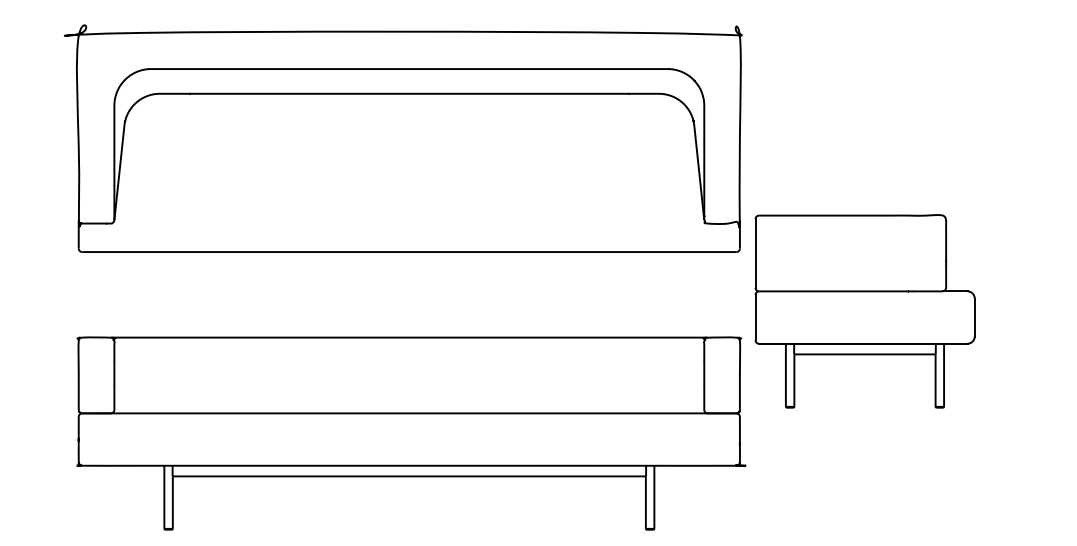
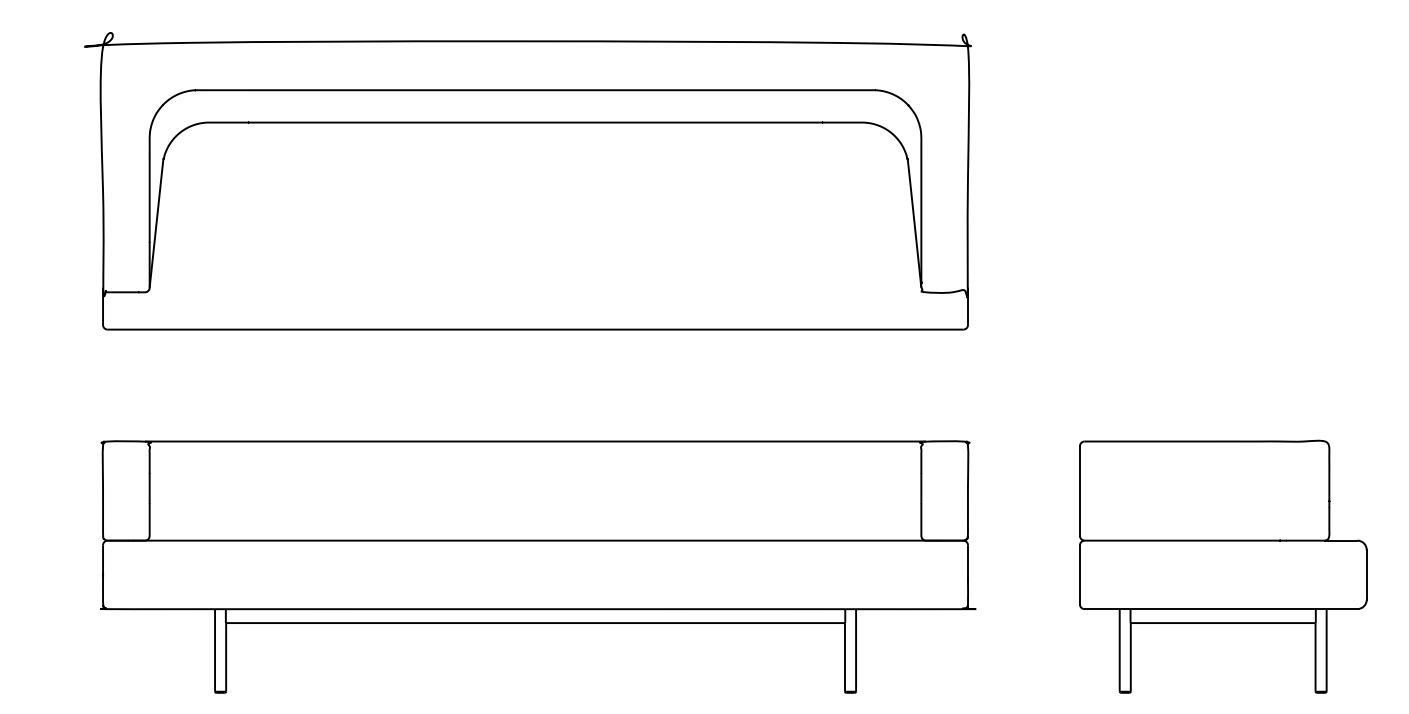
part: (864, 311) -> (1222, 566), moved

